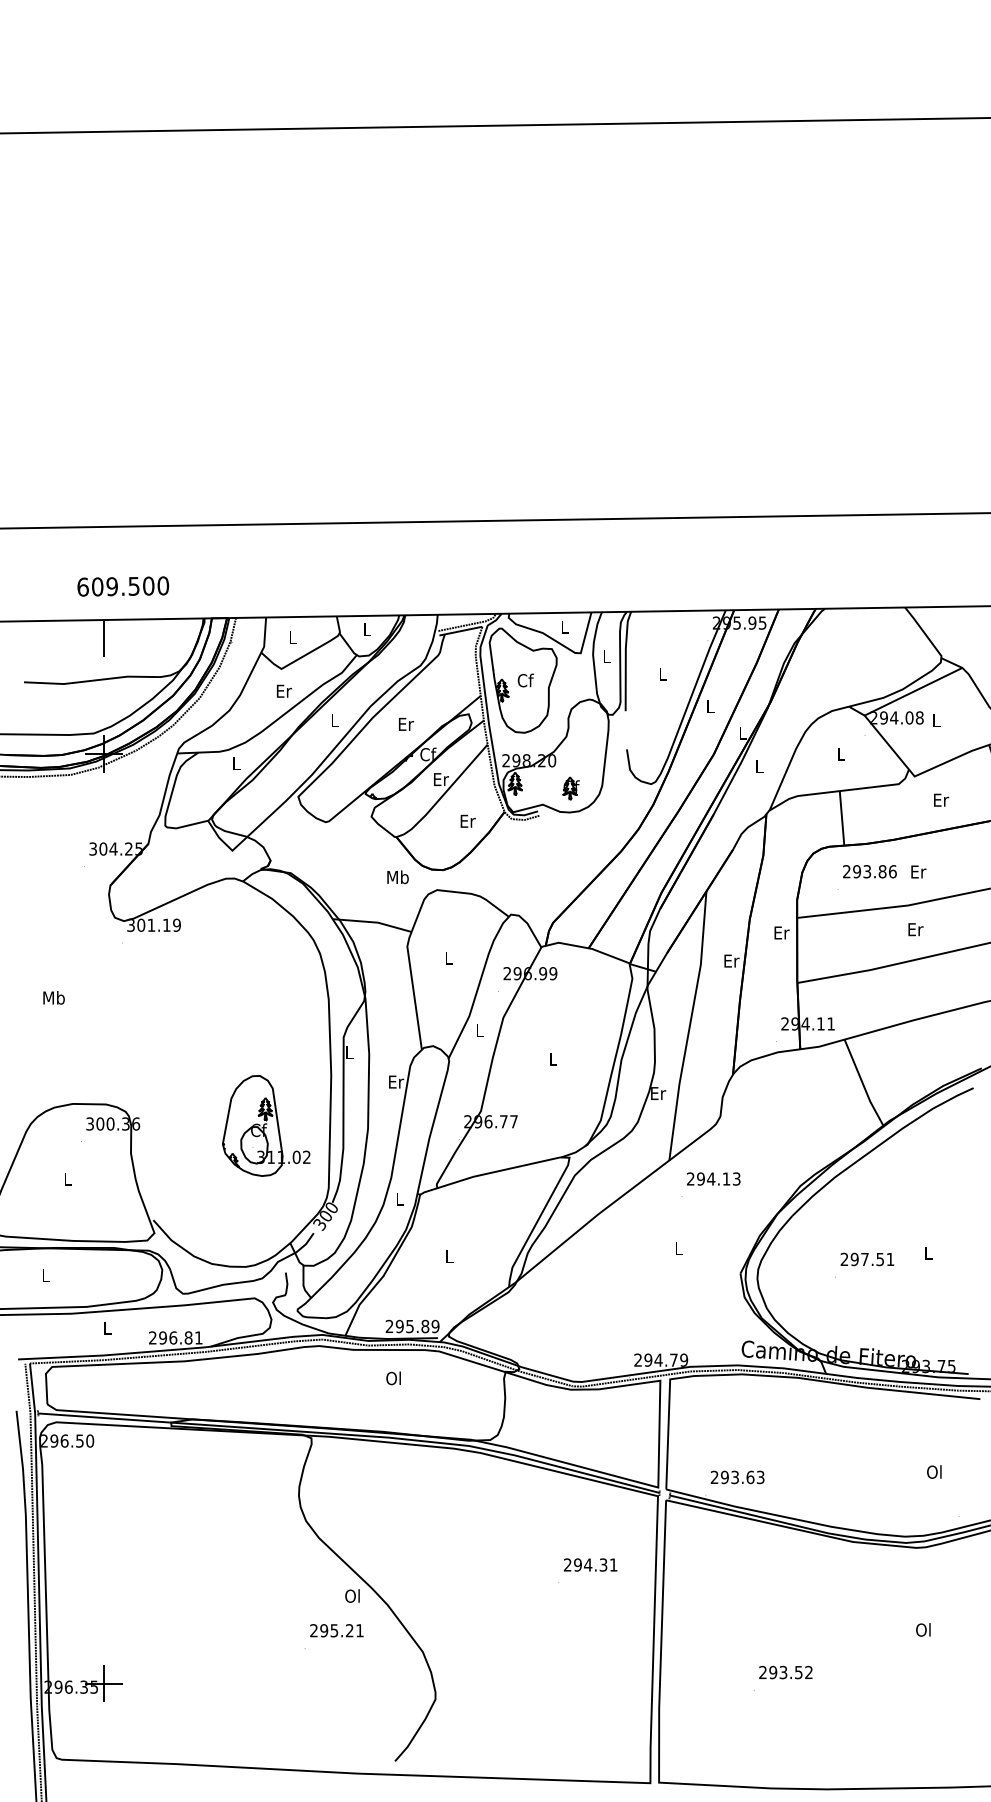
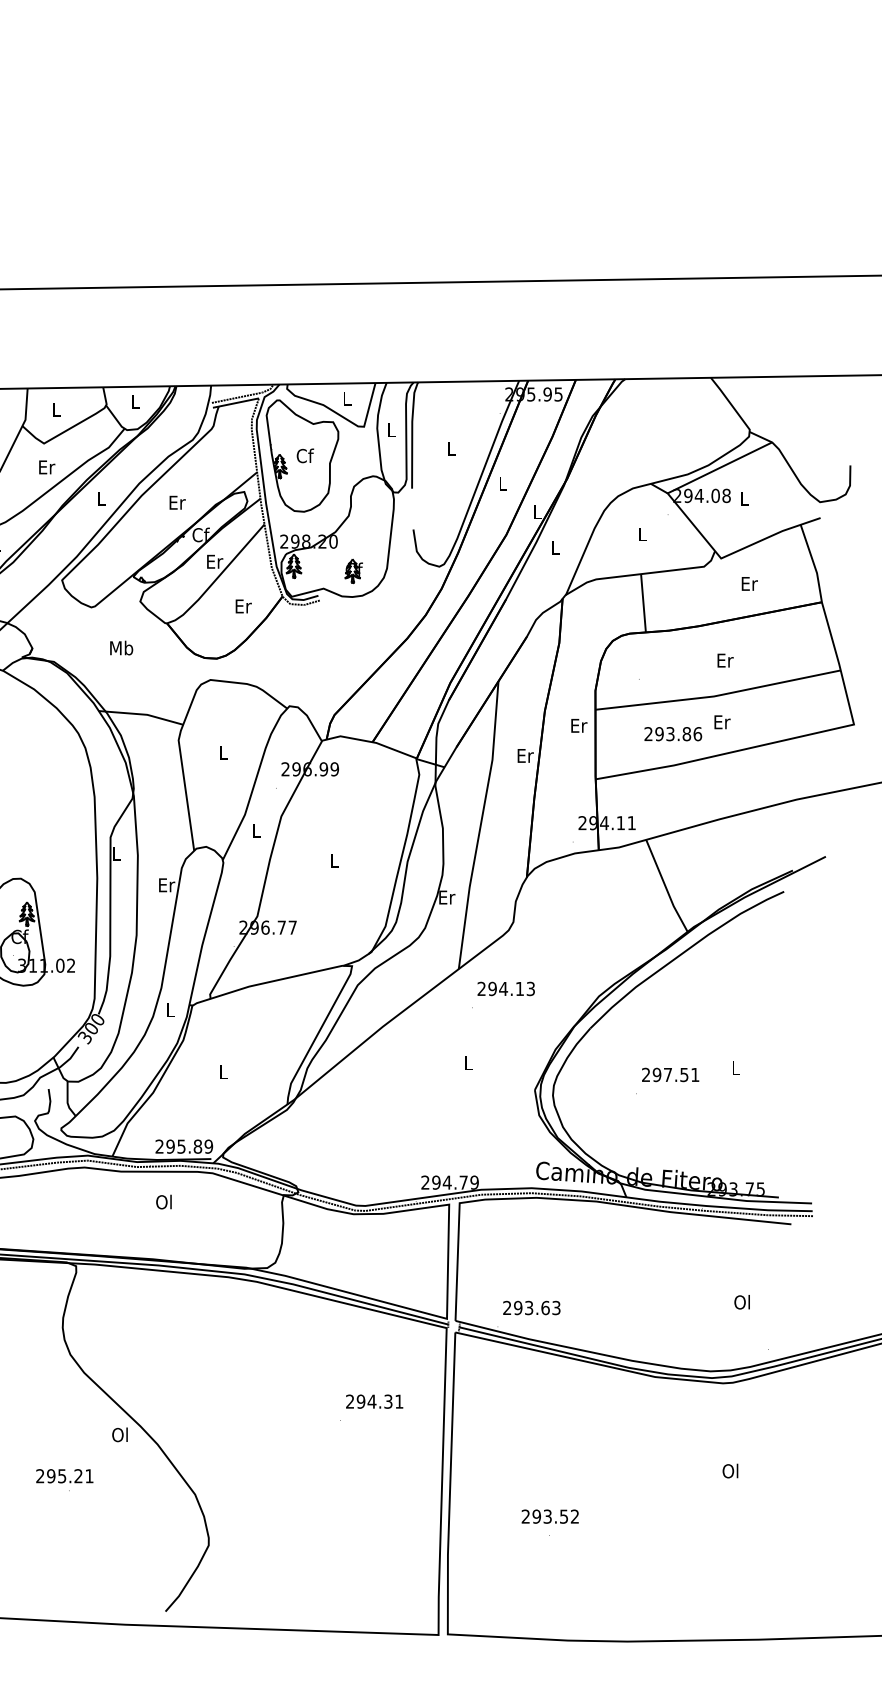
text: (869, 871) -> (672, 733), moved
text: (397, 877) -> (121, 648), moved
text: (336, 1630) -> (64, 1475), moved
text: (785, 1672) -> (549, 1516), moved

